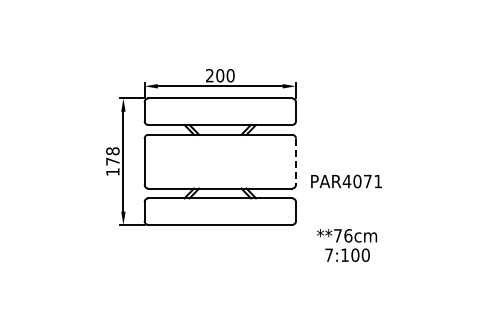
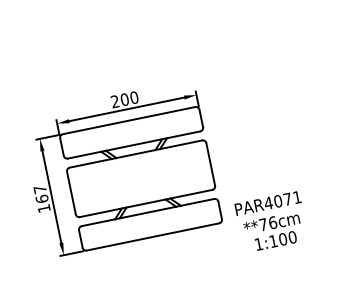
text: (112, 156) -> (40, 194), 178 -> 167
line: (295, 162) -> (210, 165), dashed -> solid
text: (346, 181) -> (268, 203), moved
text: (328, 254) -> (258, 243), 7:100 -> 1:100

